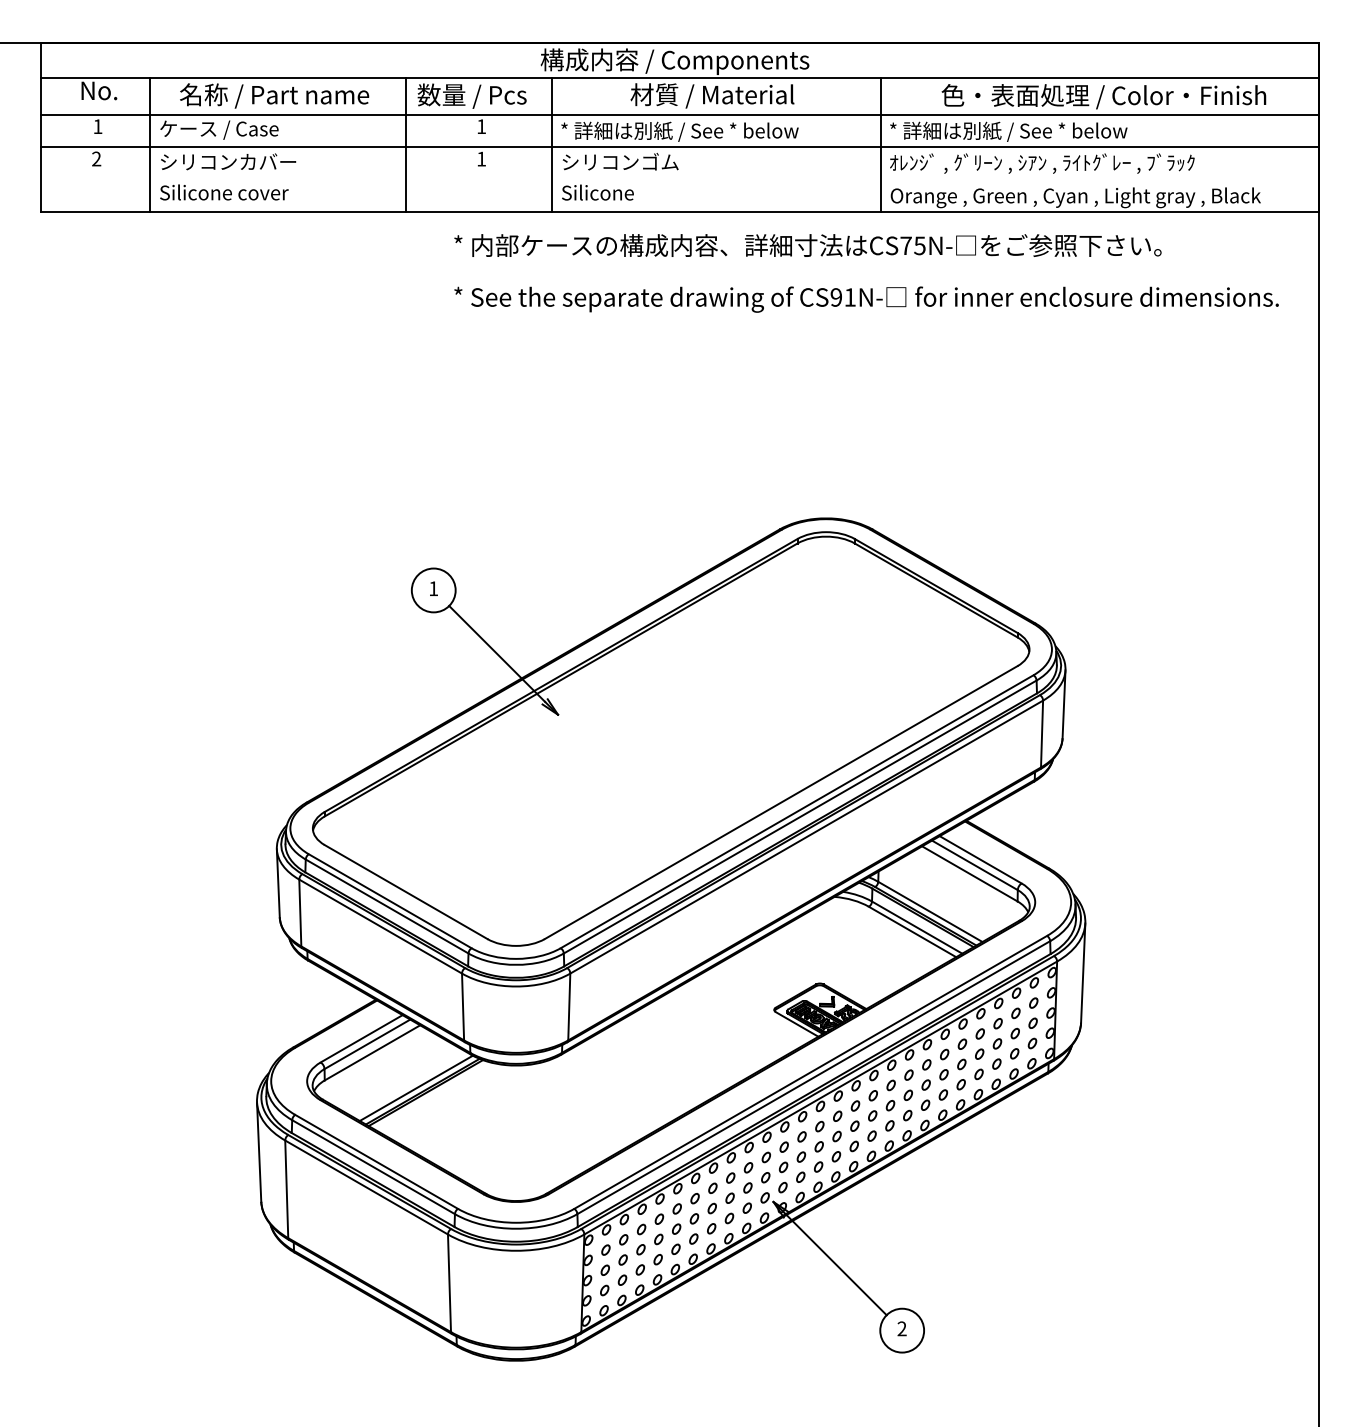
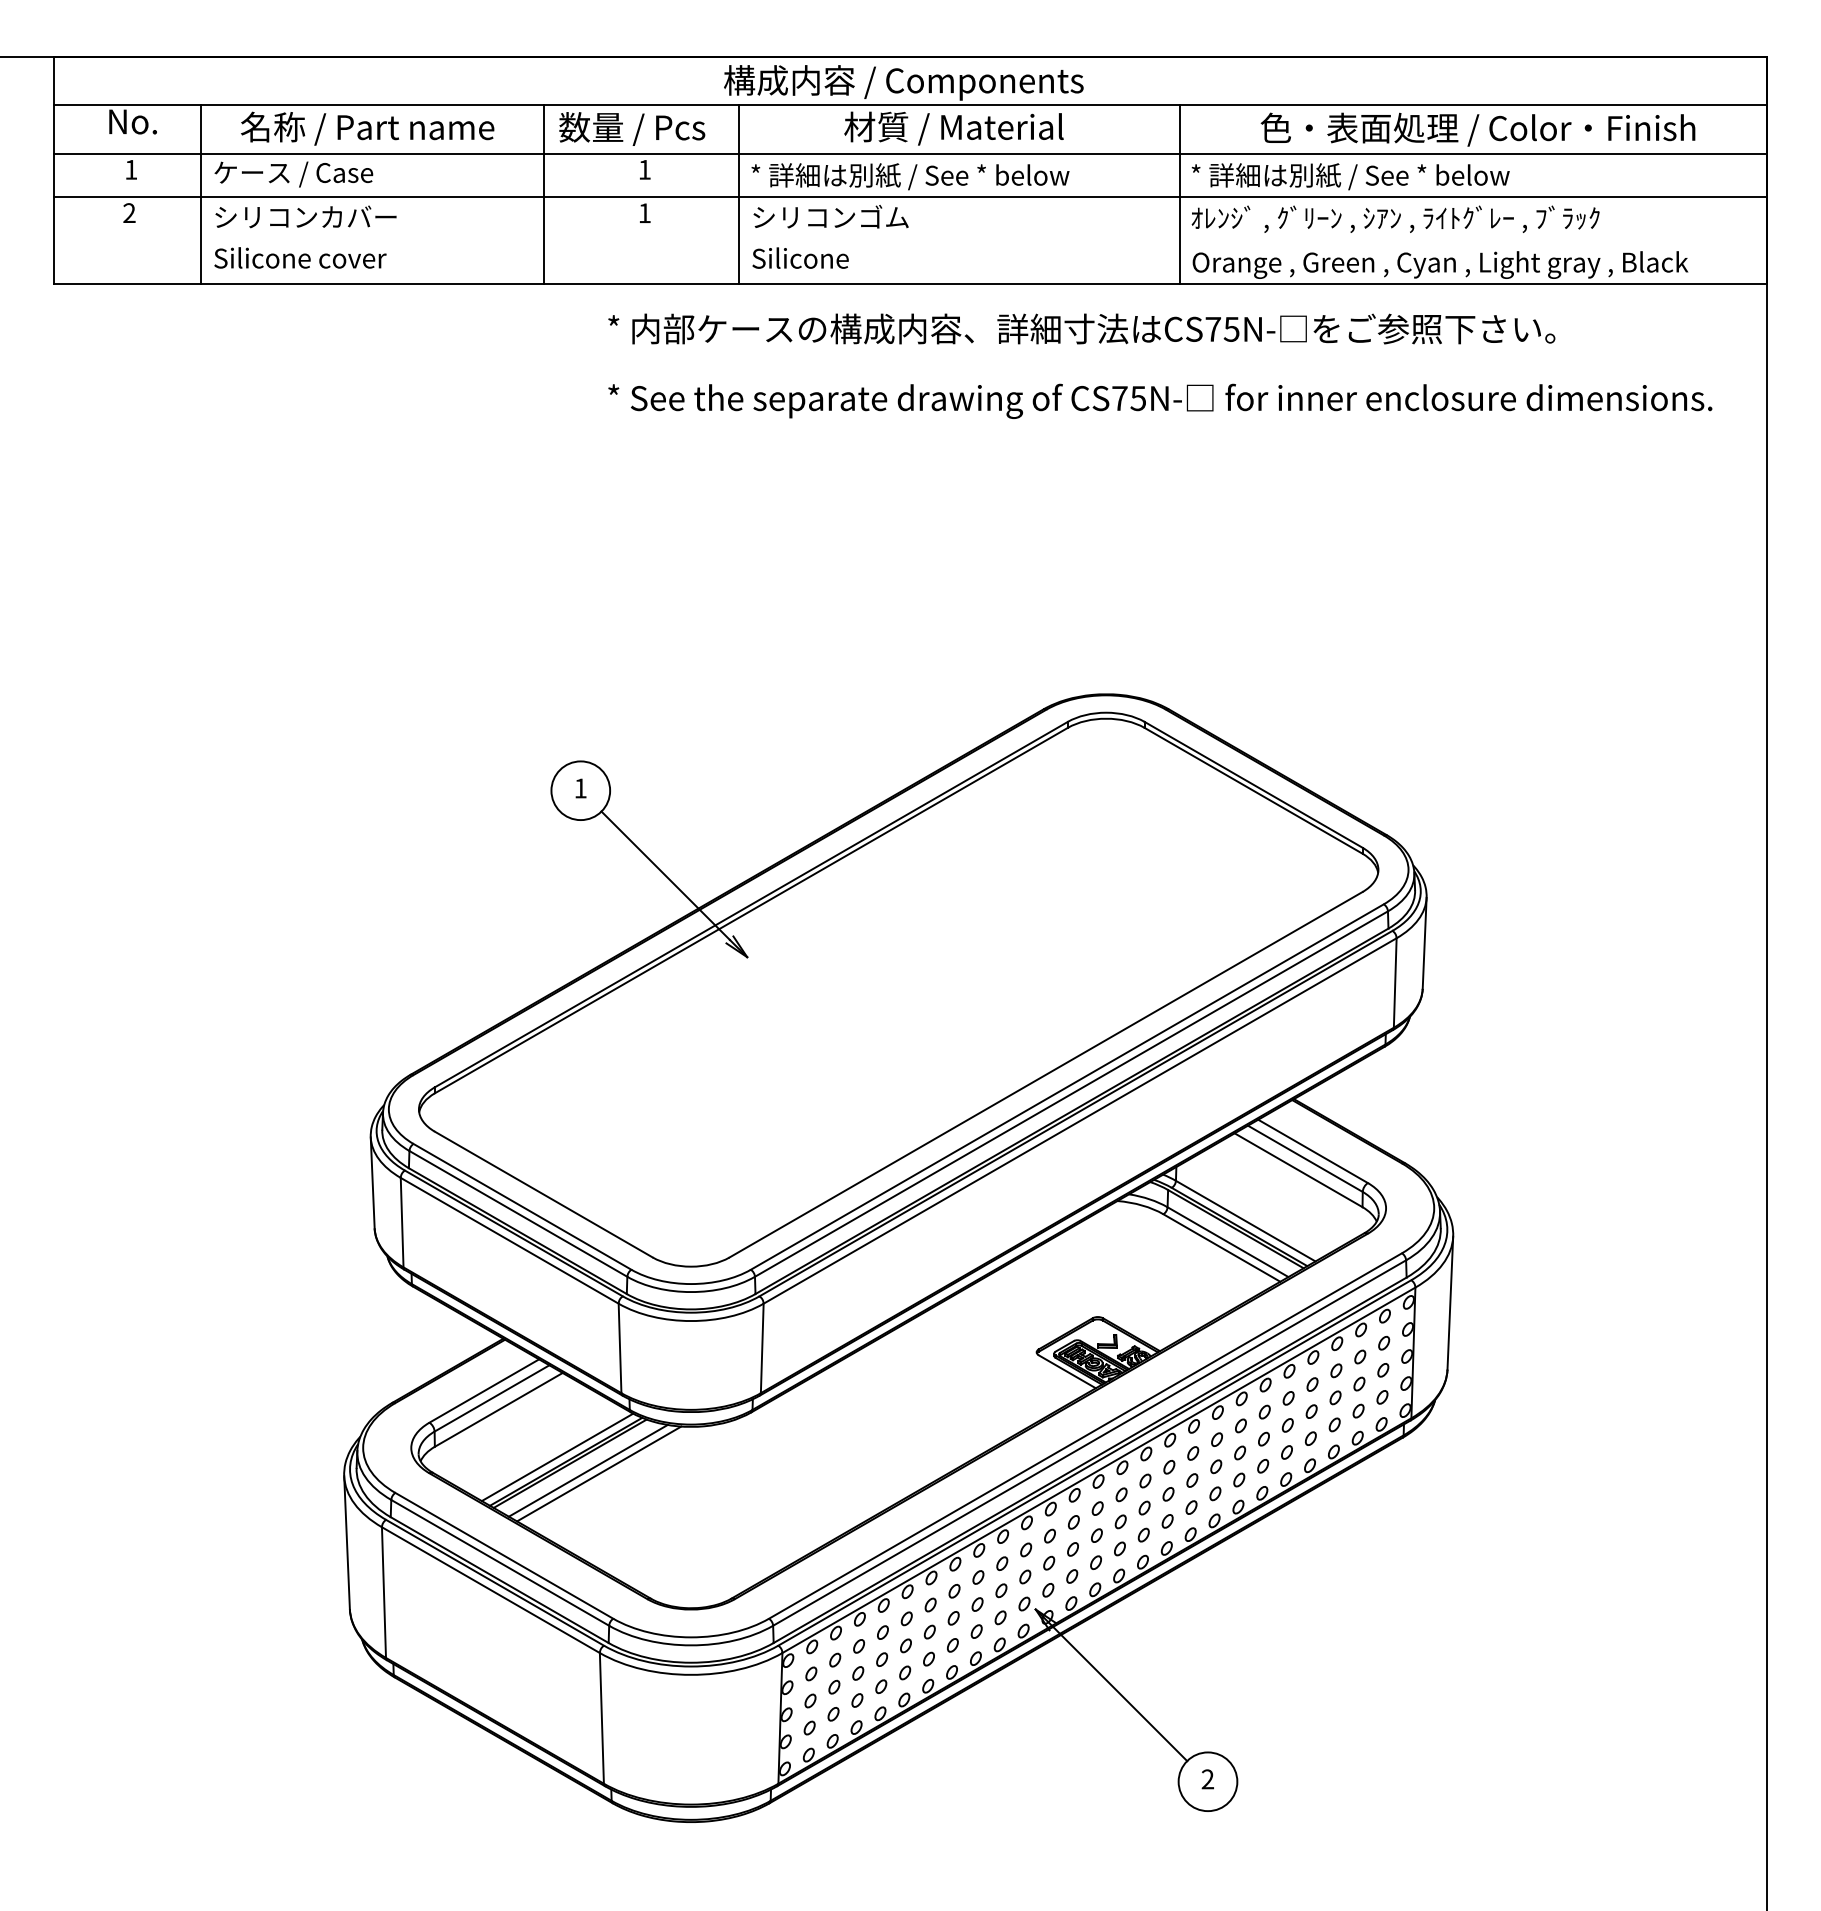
text: (842, 297) -> (1128, 398), CS91N- -> CS75N-
line: (438, 1098) -> (587, 1470), added
line: (447, 1100) -> (599, 1473), added

